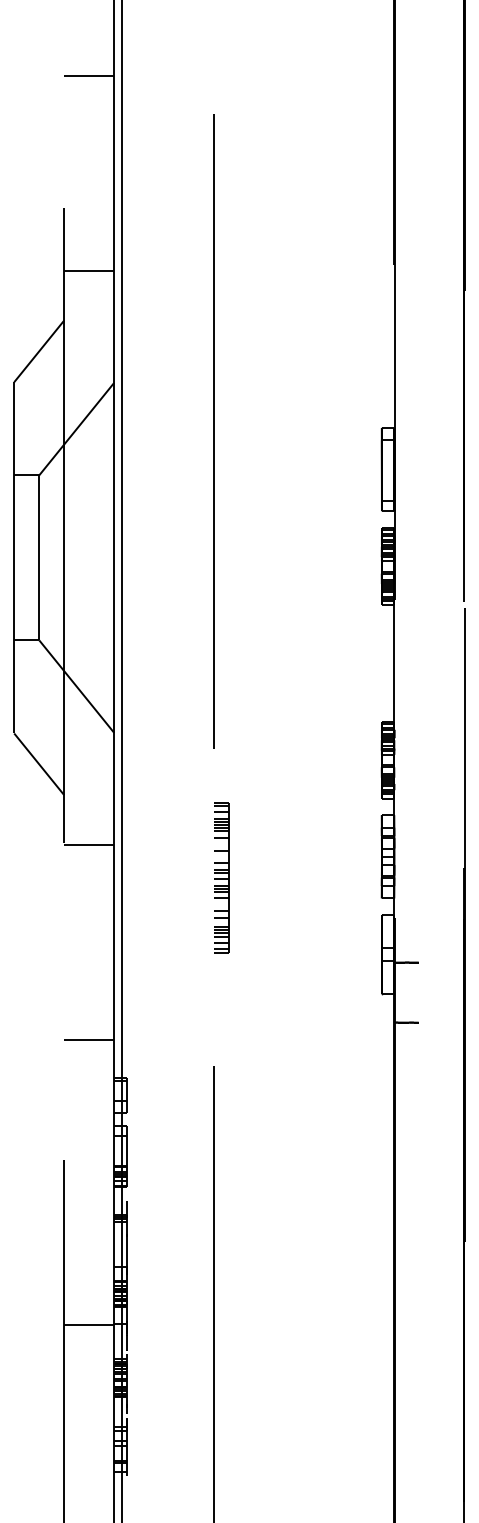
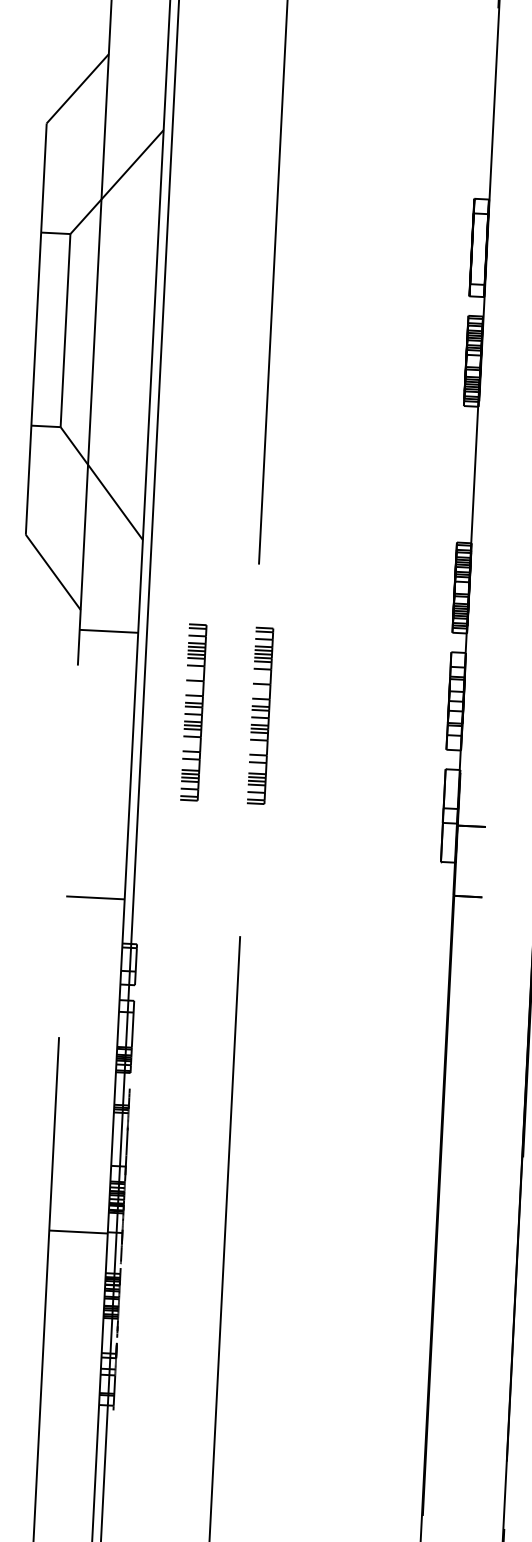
line: (89, 845) -> (109, 631), moved
part: (164, 877) -> (193, 712), added

